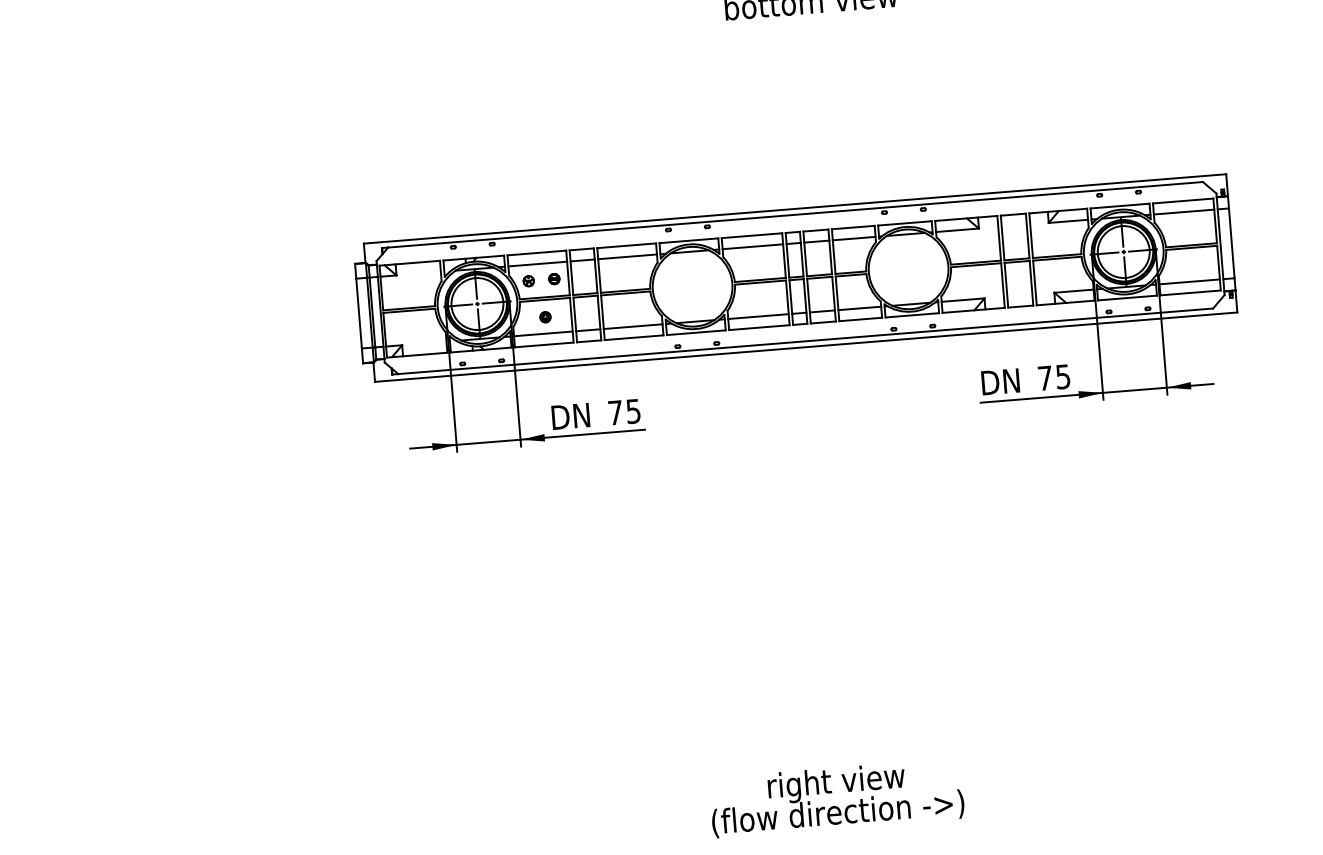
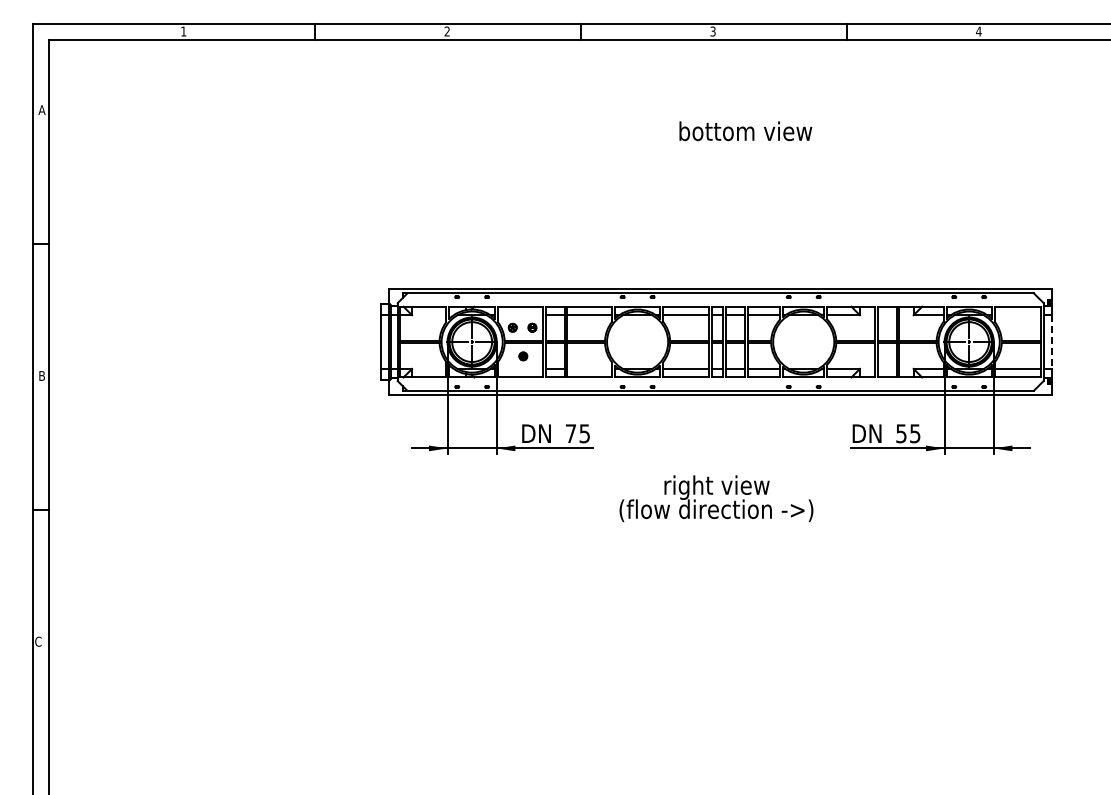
line: (1183, 212) -> (1017, 315), removed
line: (1232, 243) -> (1052, 342), solid -> dashed
line: (537, 264) -> (520, 315), removed
line: (632, 326) -> (589, 368), removed
line: (543, 333) -> (520, 368), removed
text: (1045, 377) -> (901, 433), 75 -> 55
text: (836, 797) -> (716, 498), moved

